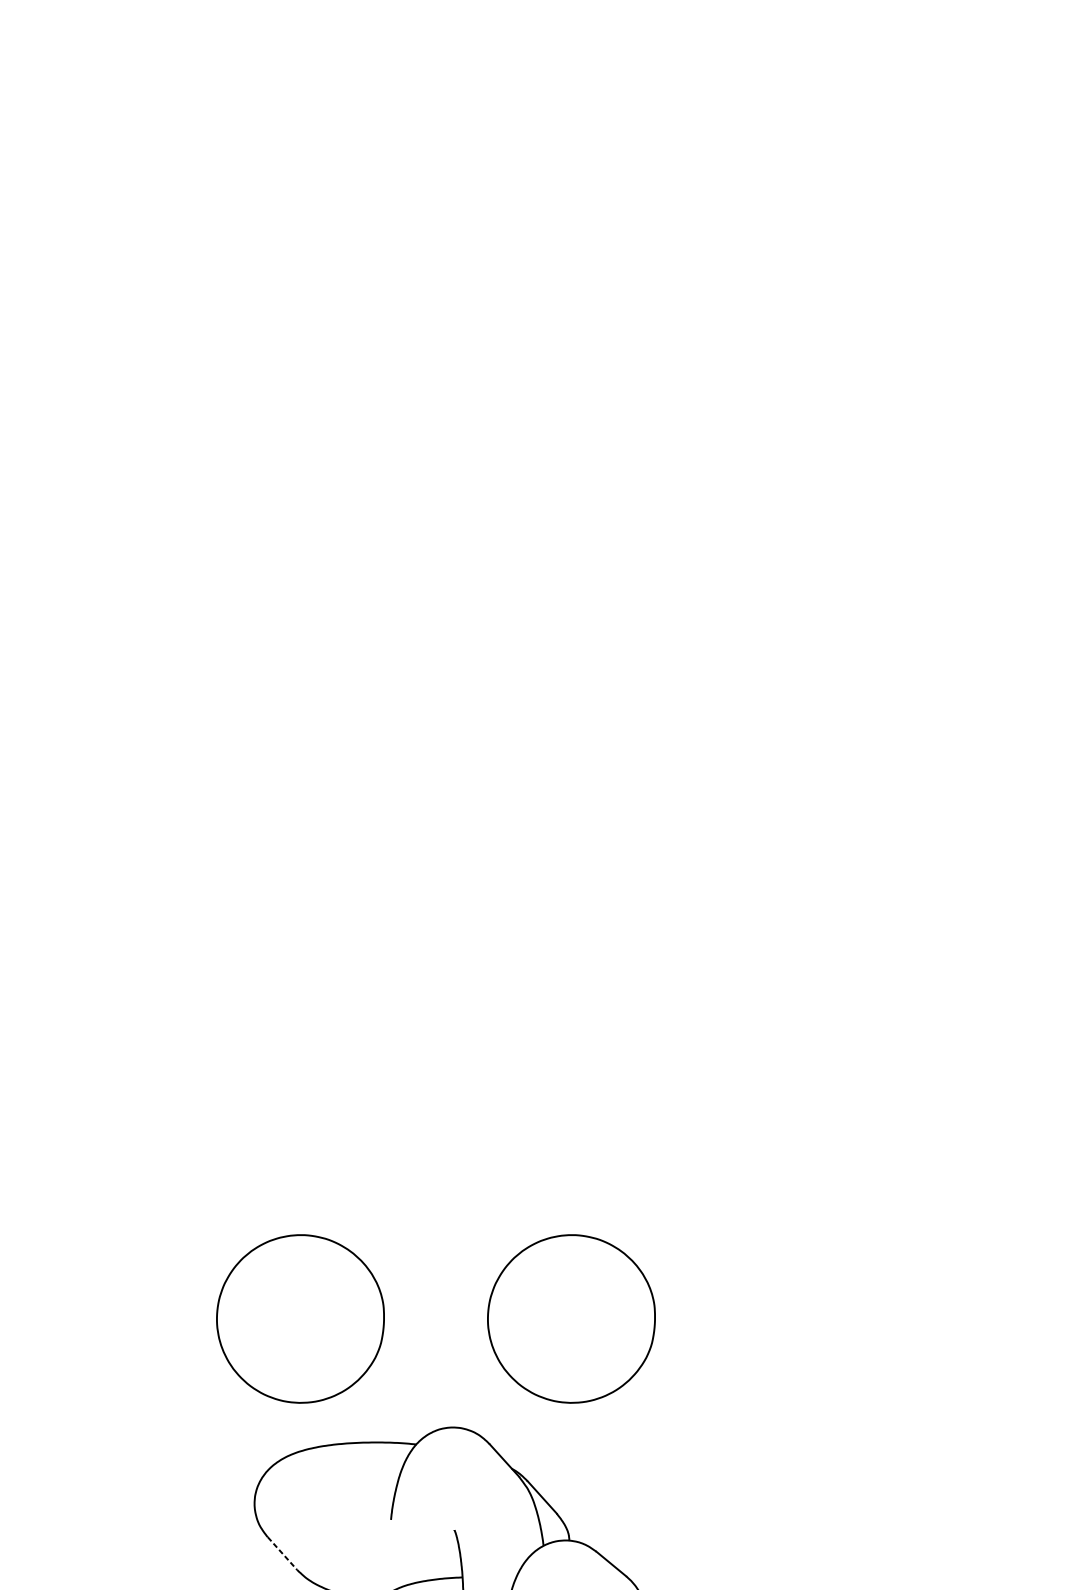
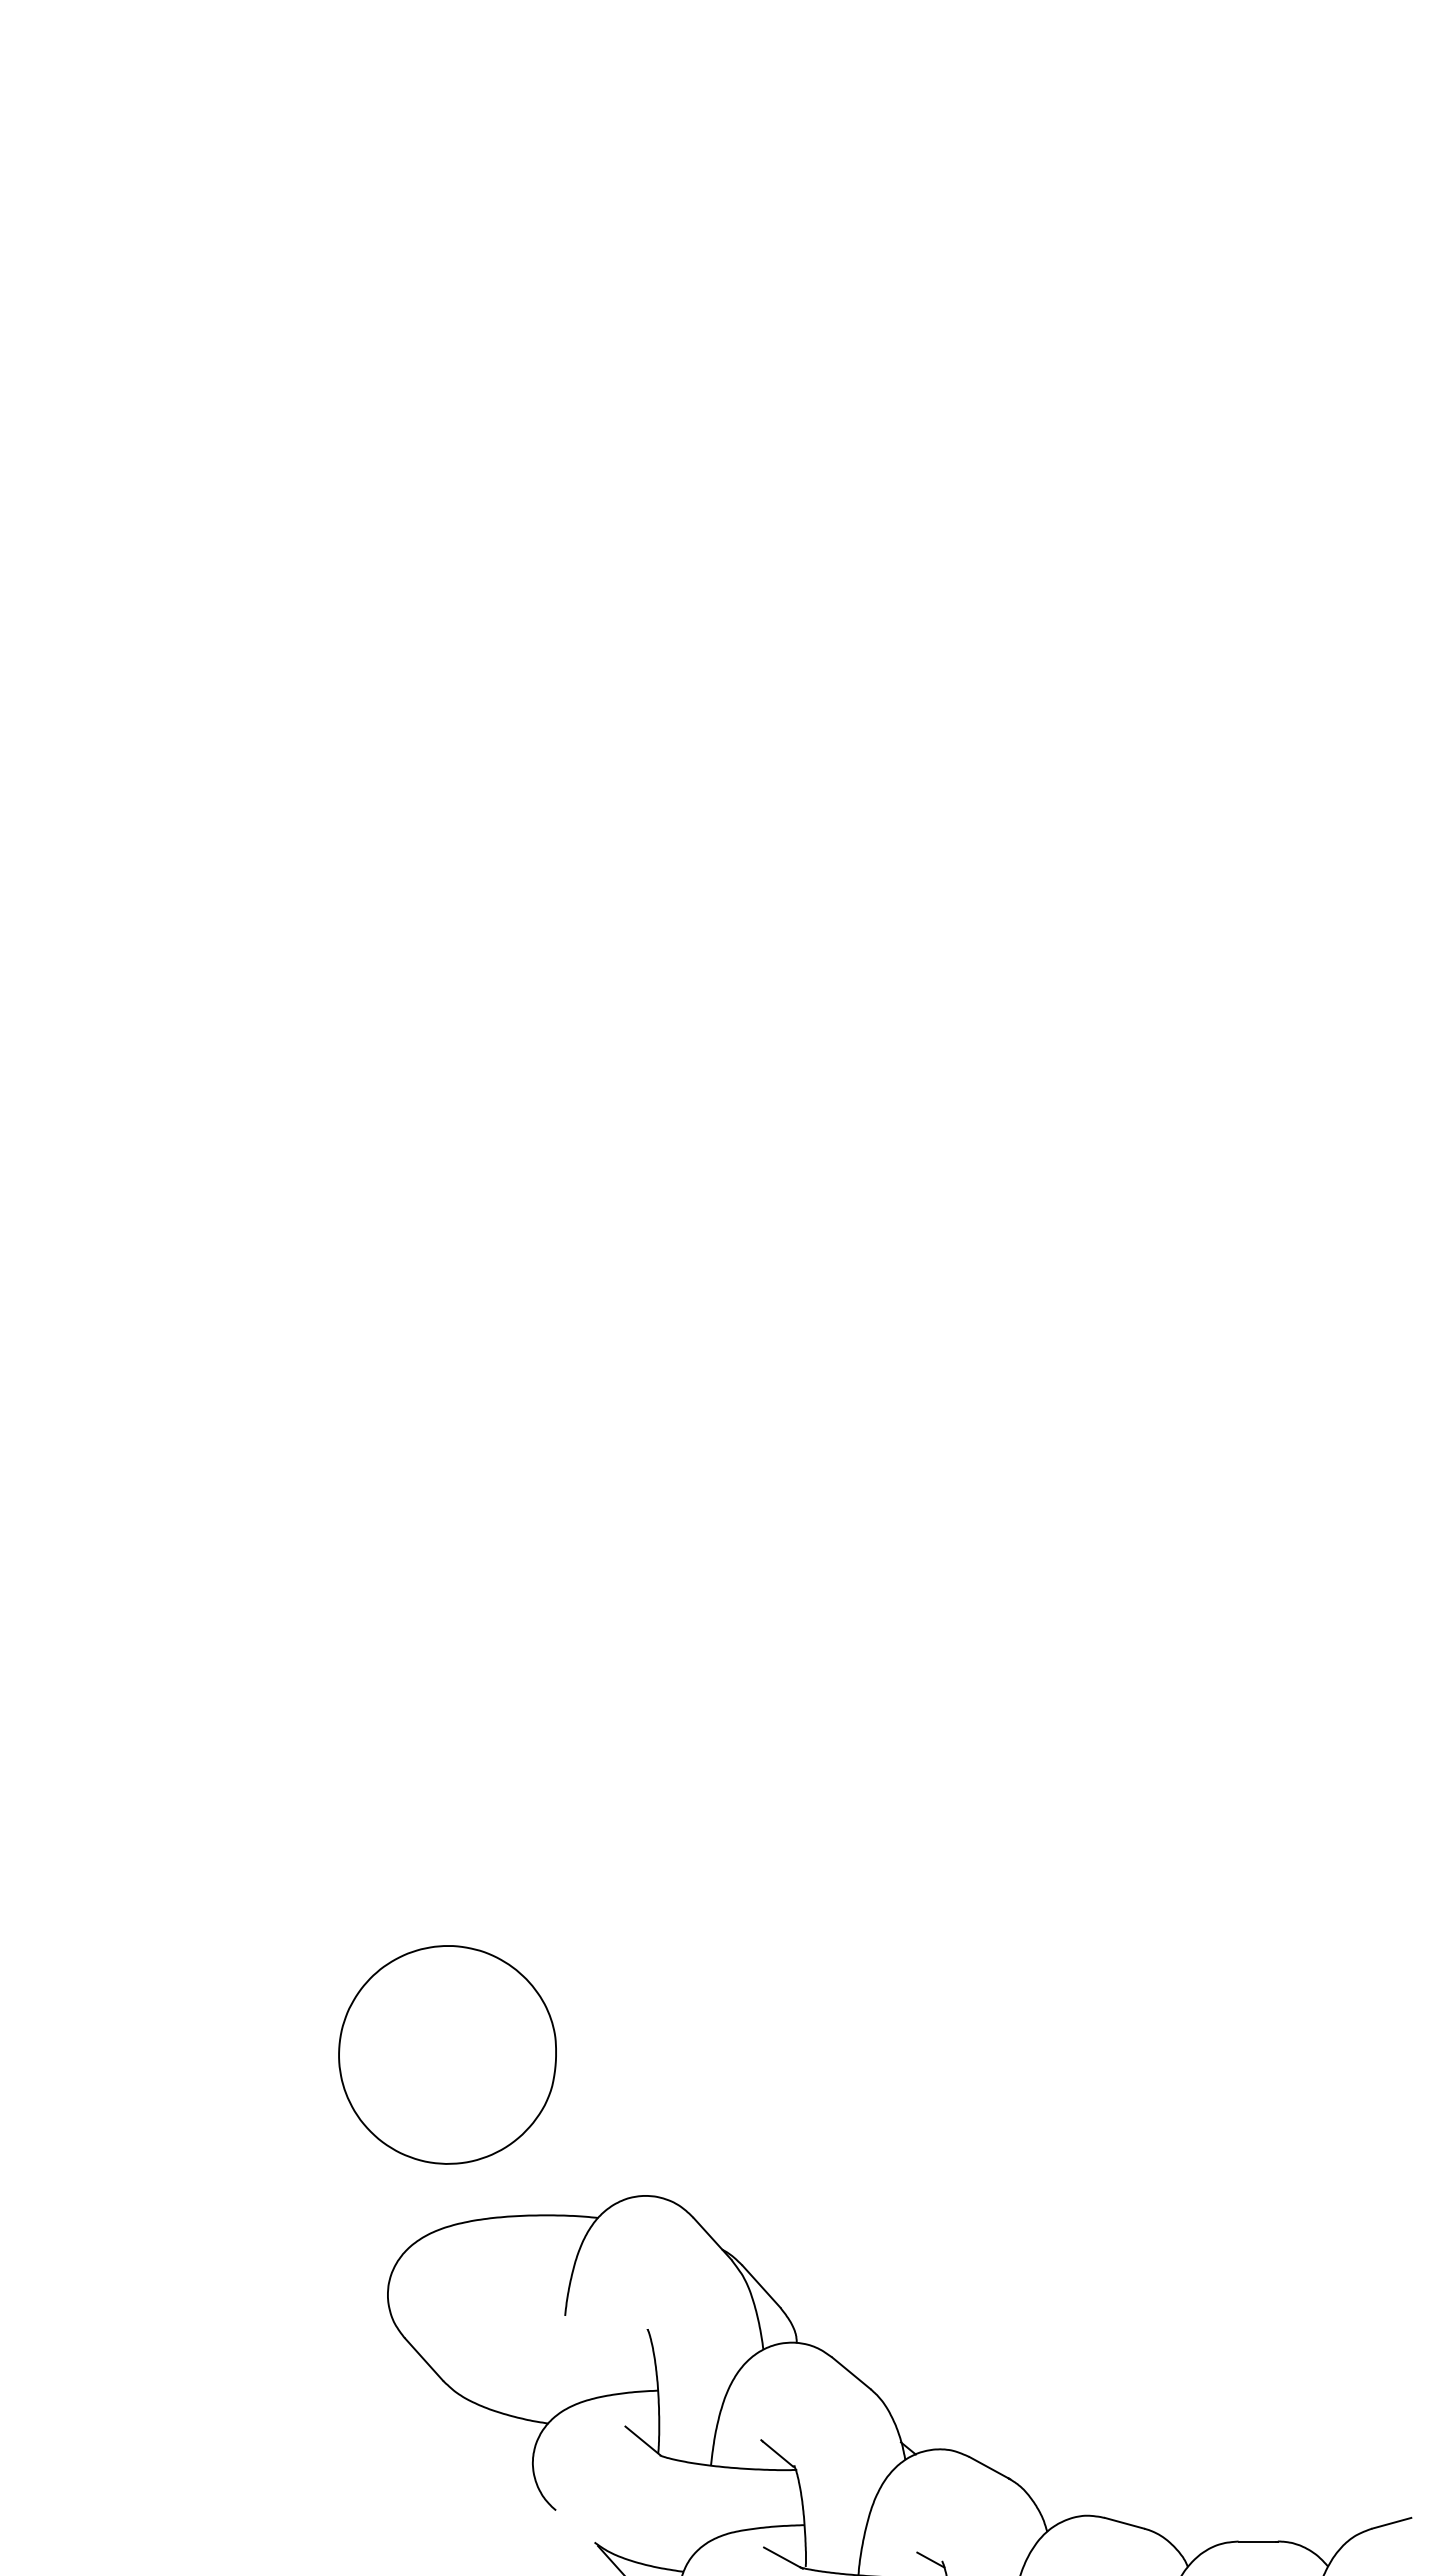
part: (571, 1318) -> (799, 2054), removed
line: (282, 1554) -> (424, 2360), dashed -> solid

